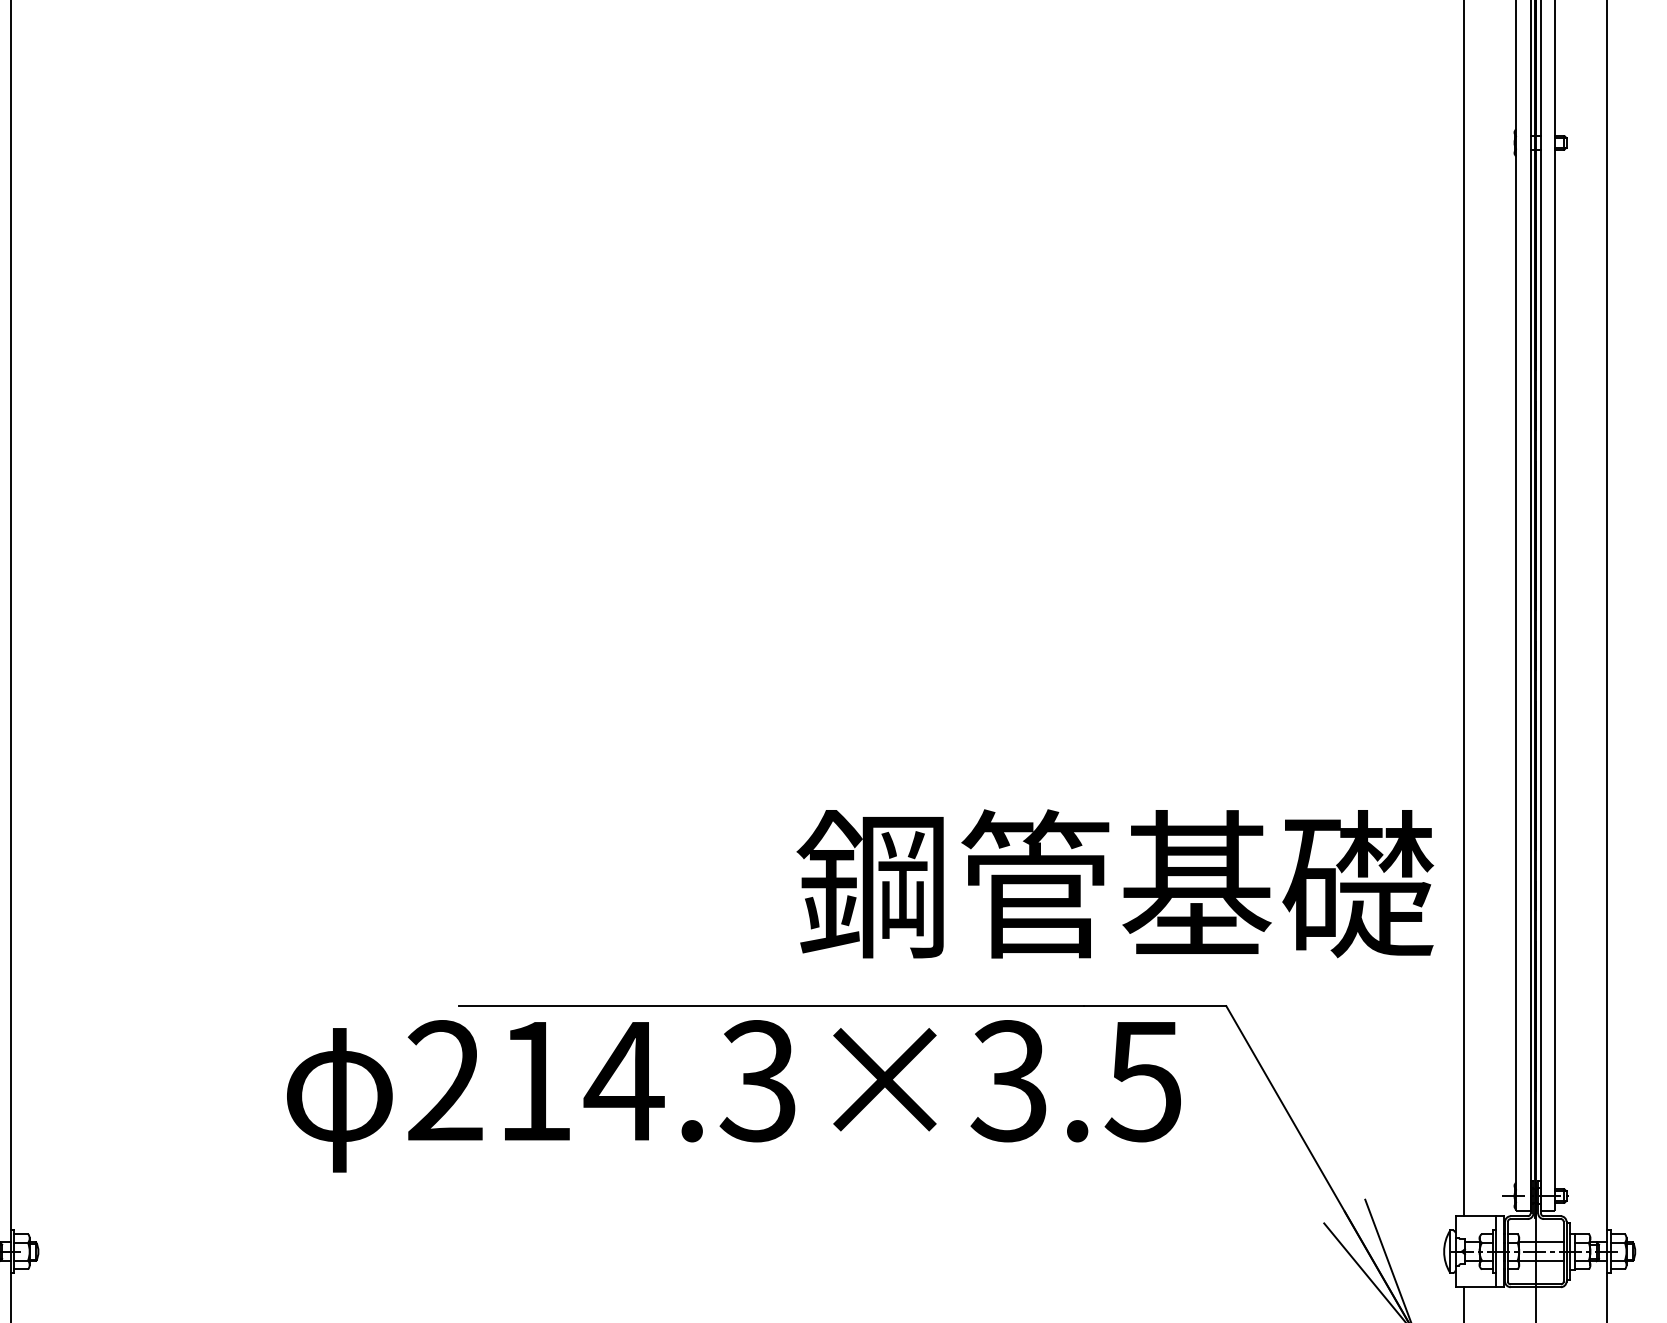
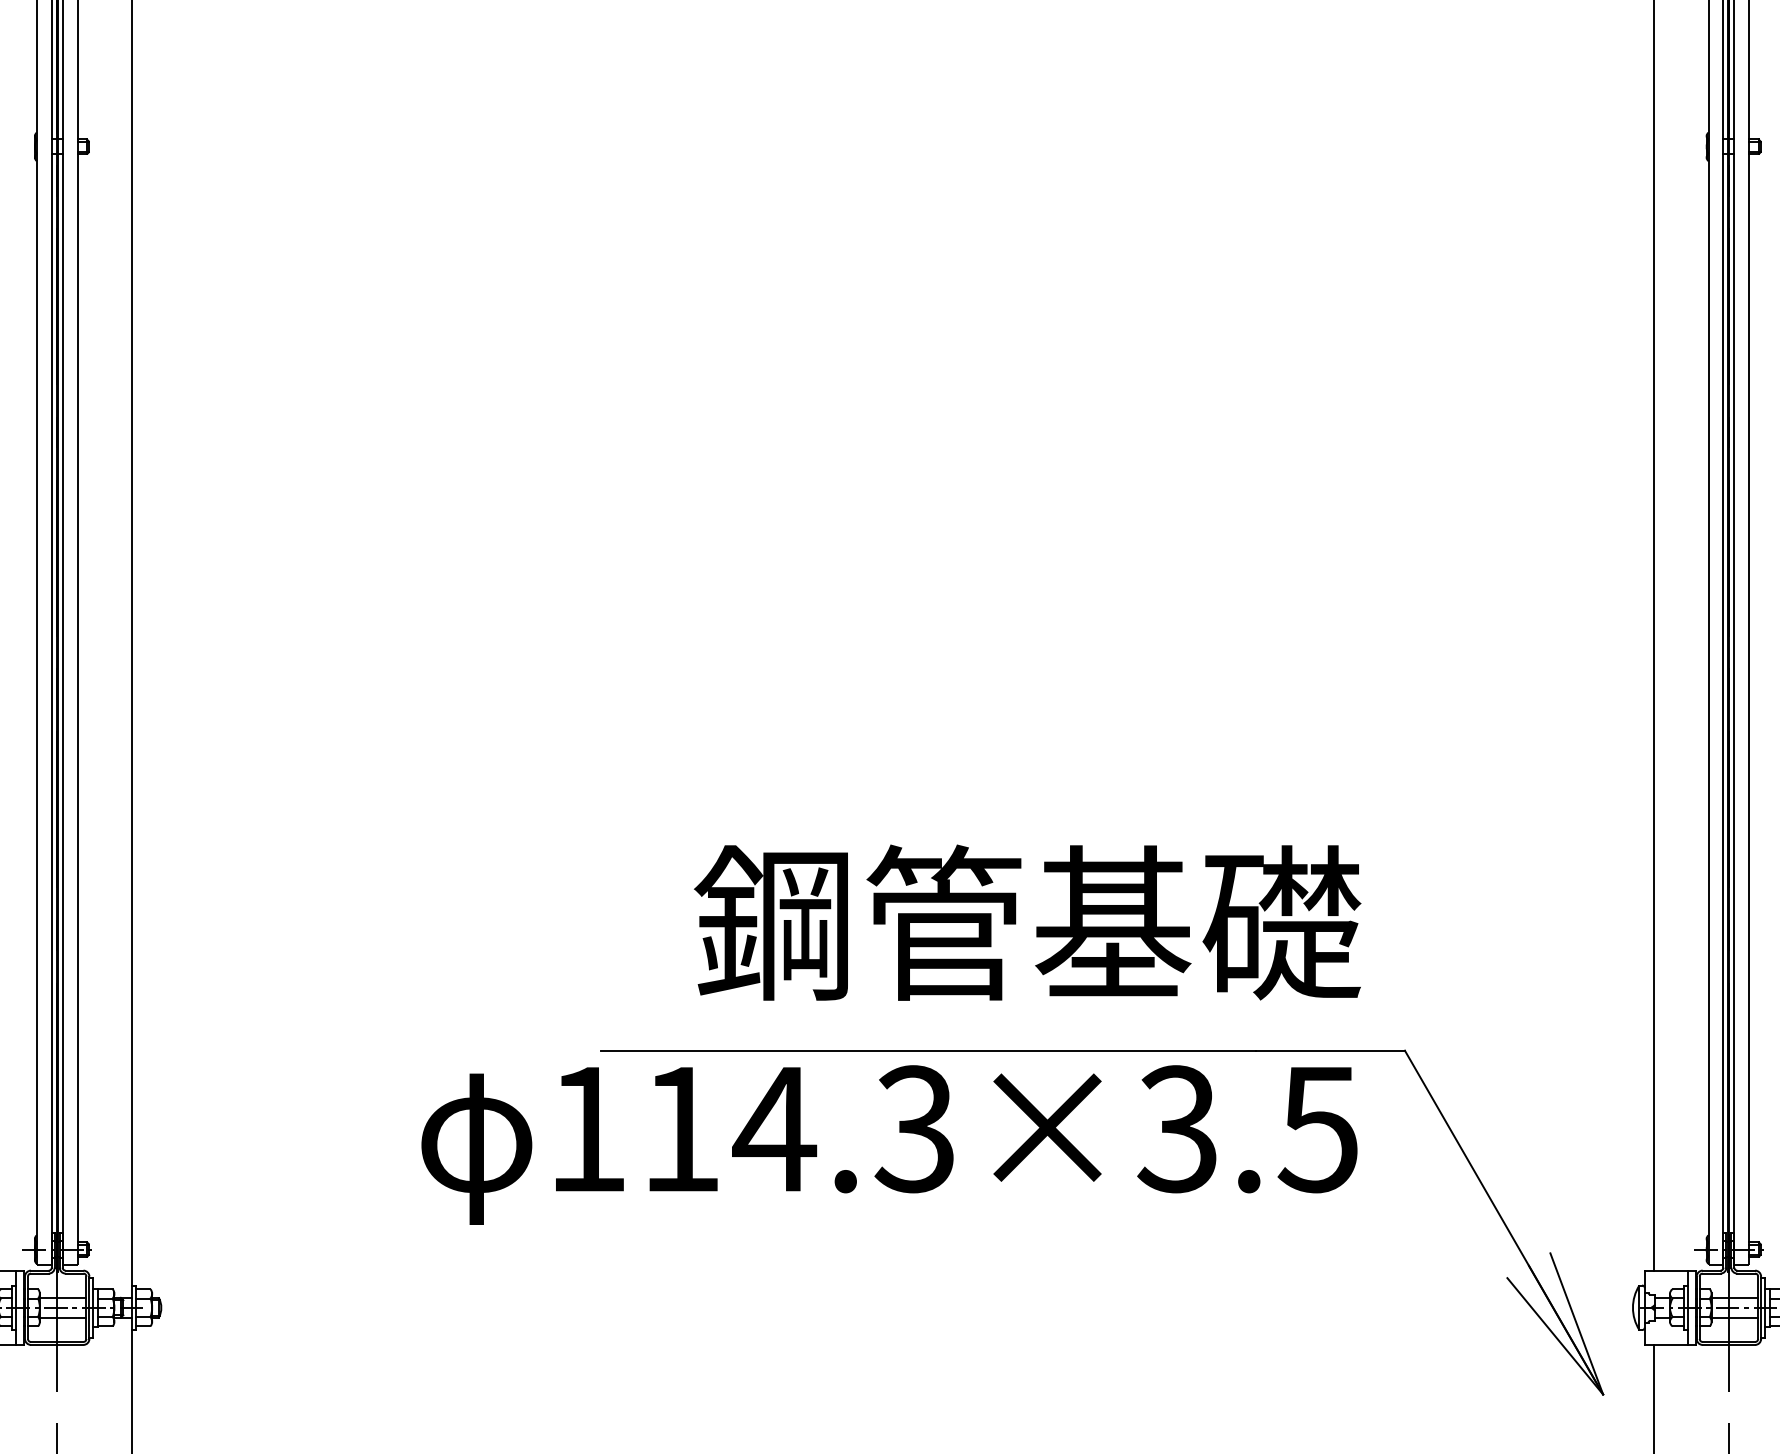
text: (1115, 883) -> (1027, 922), moved
text: (445, 1080) -> (587, 1128), 214.3×3.5 -> 114.3×3.5

